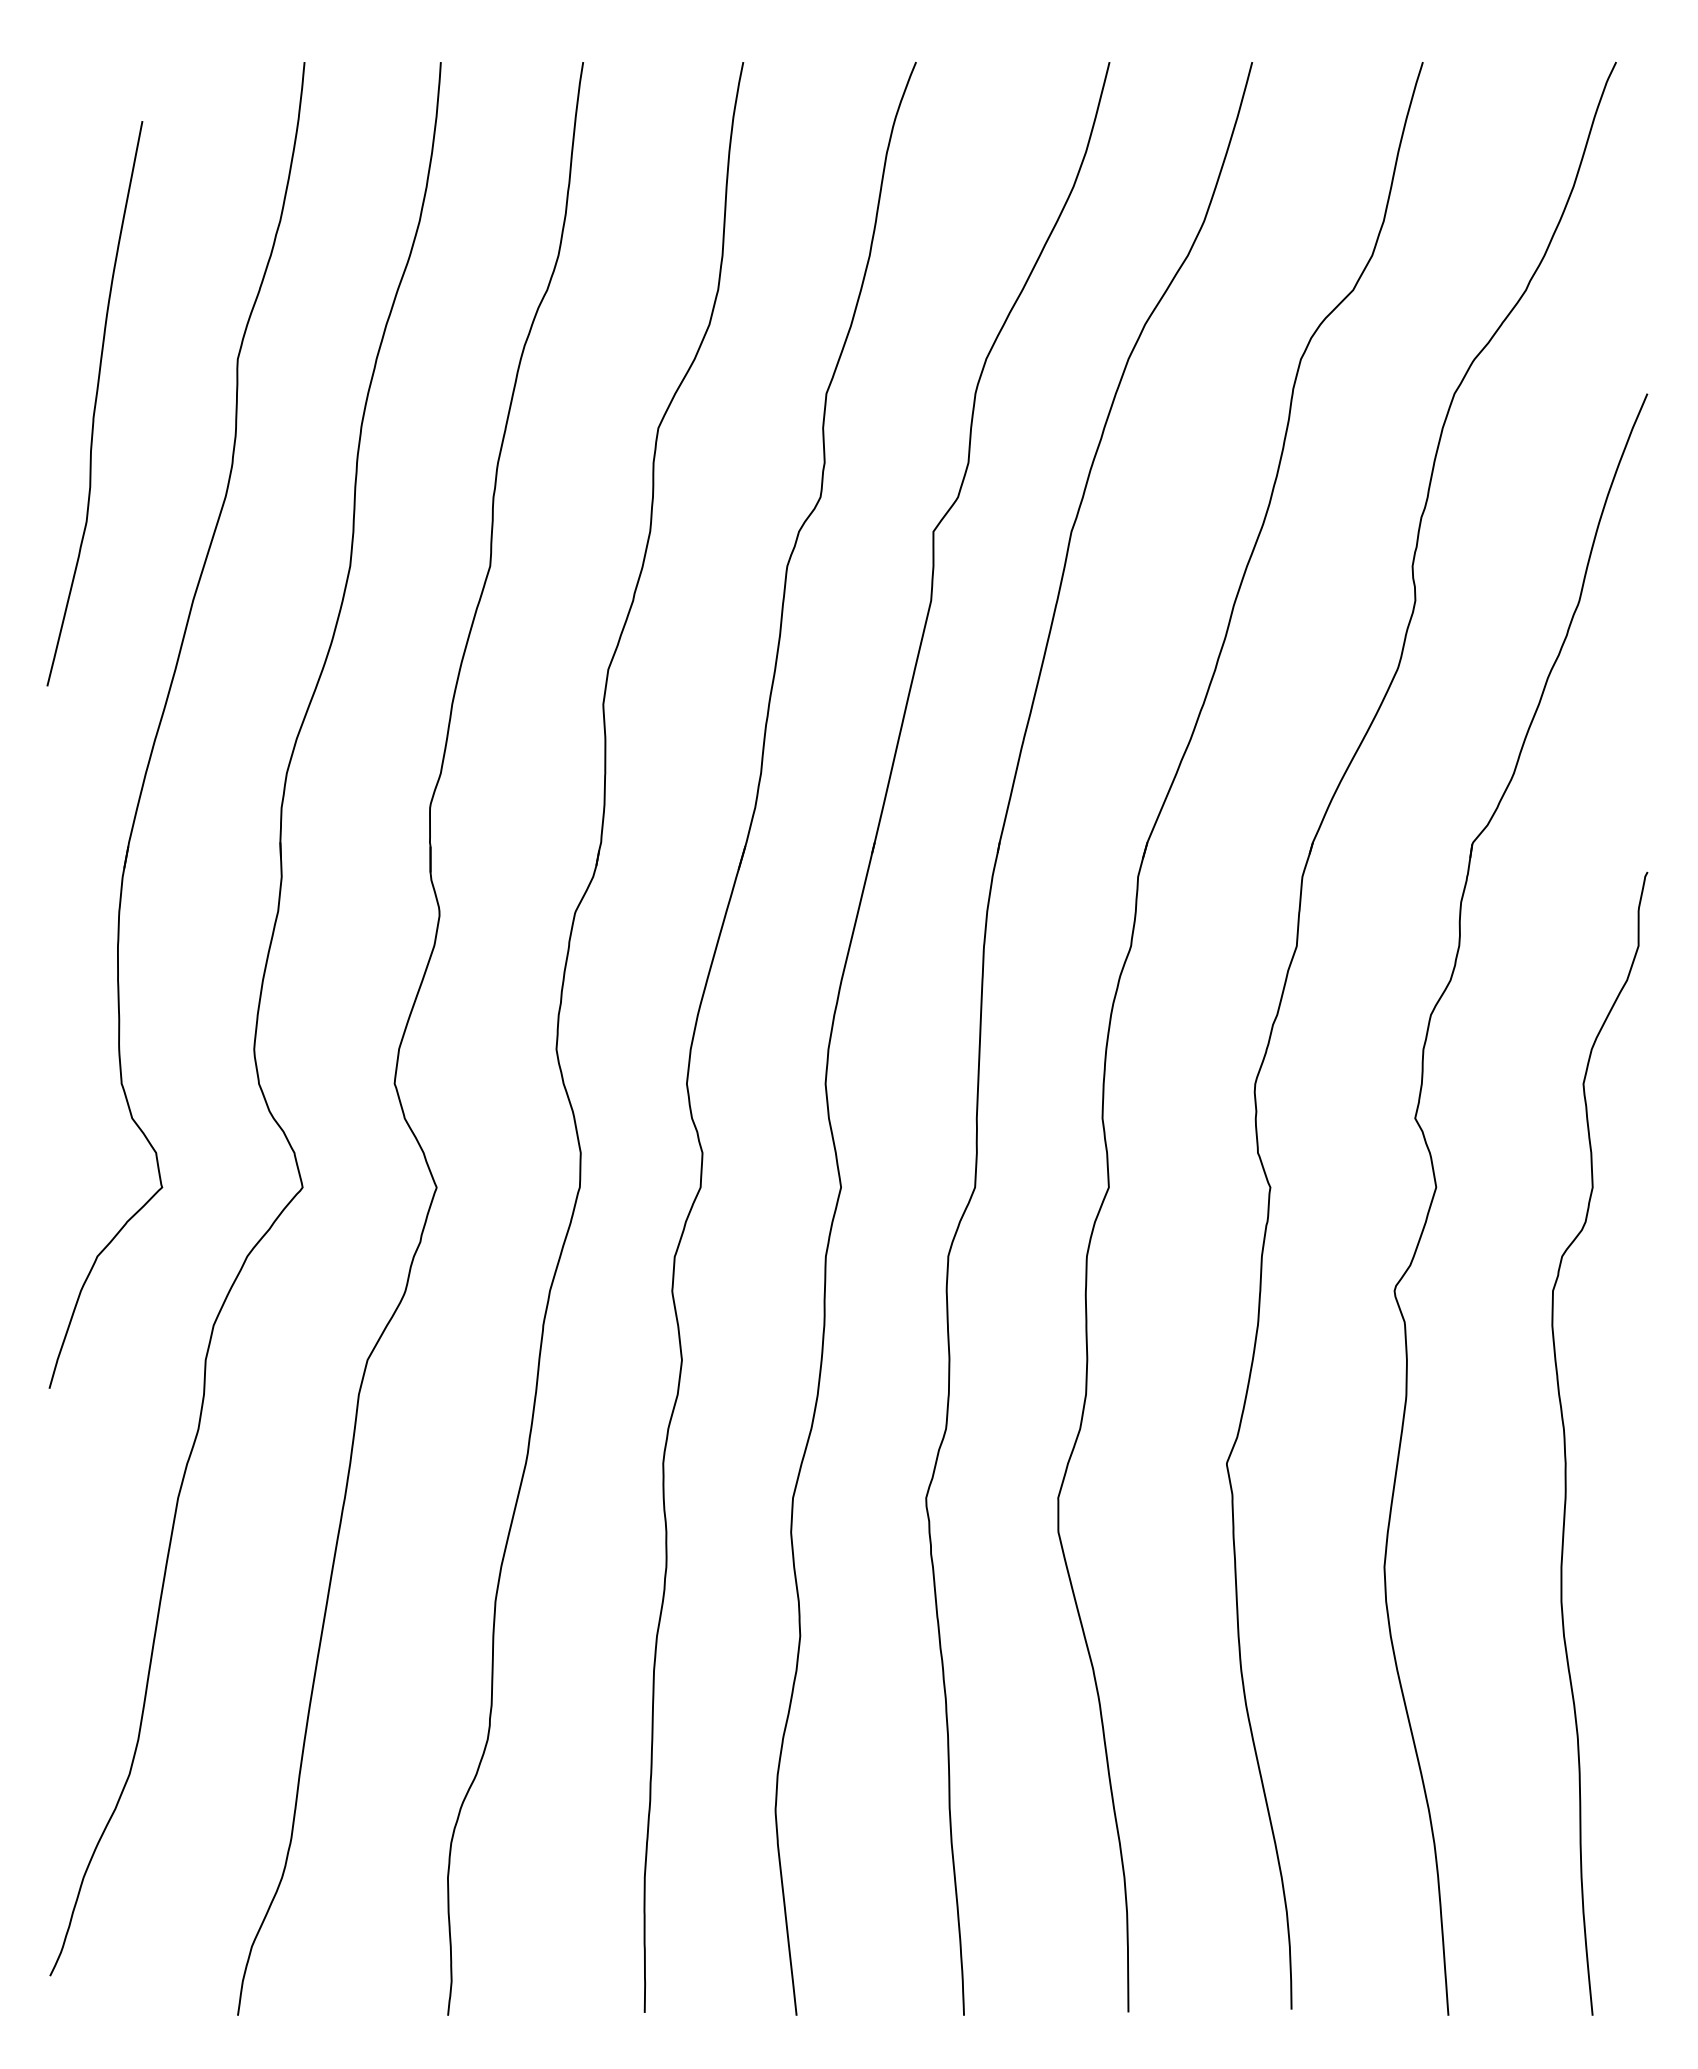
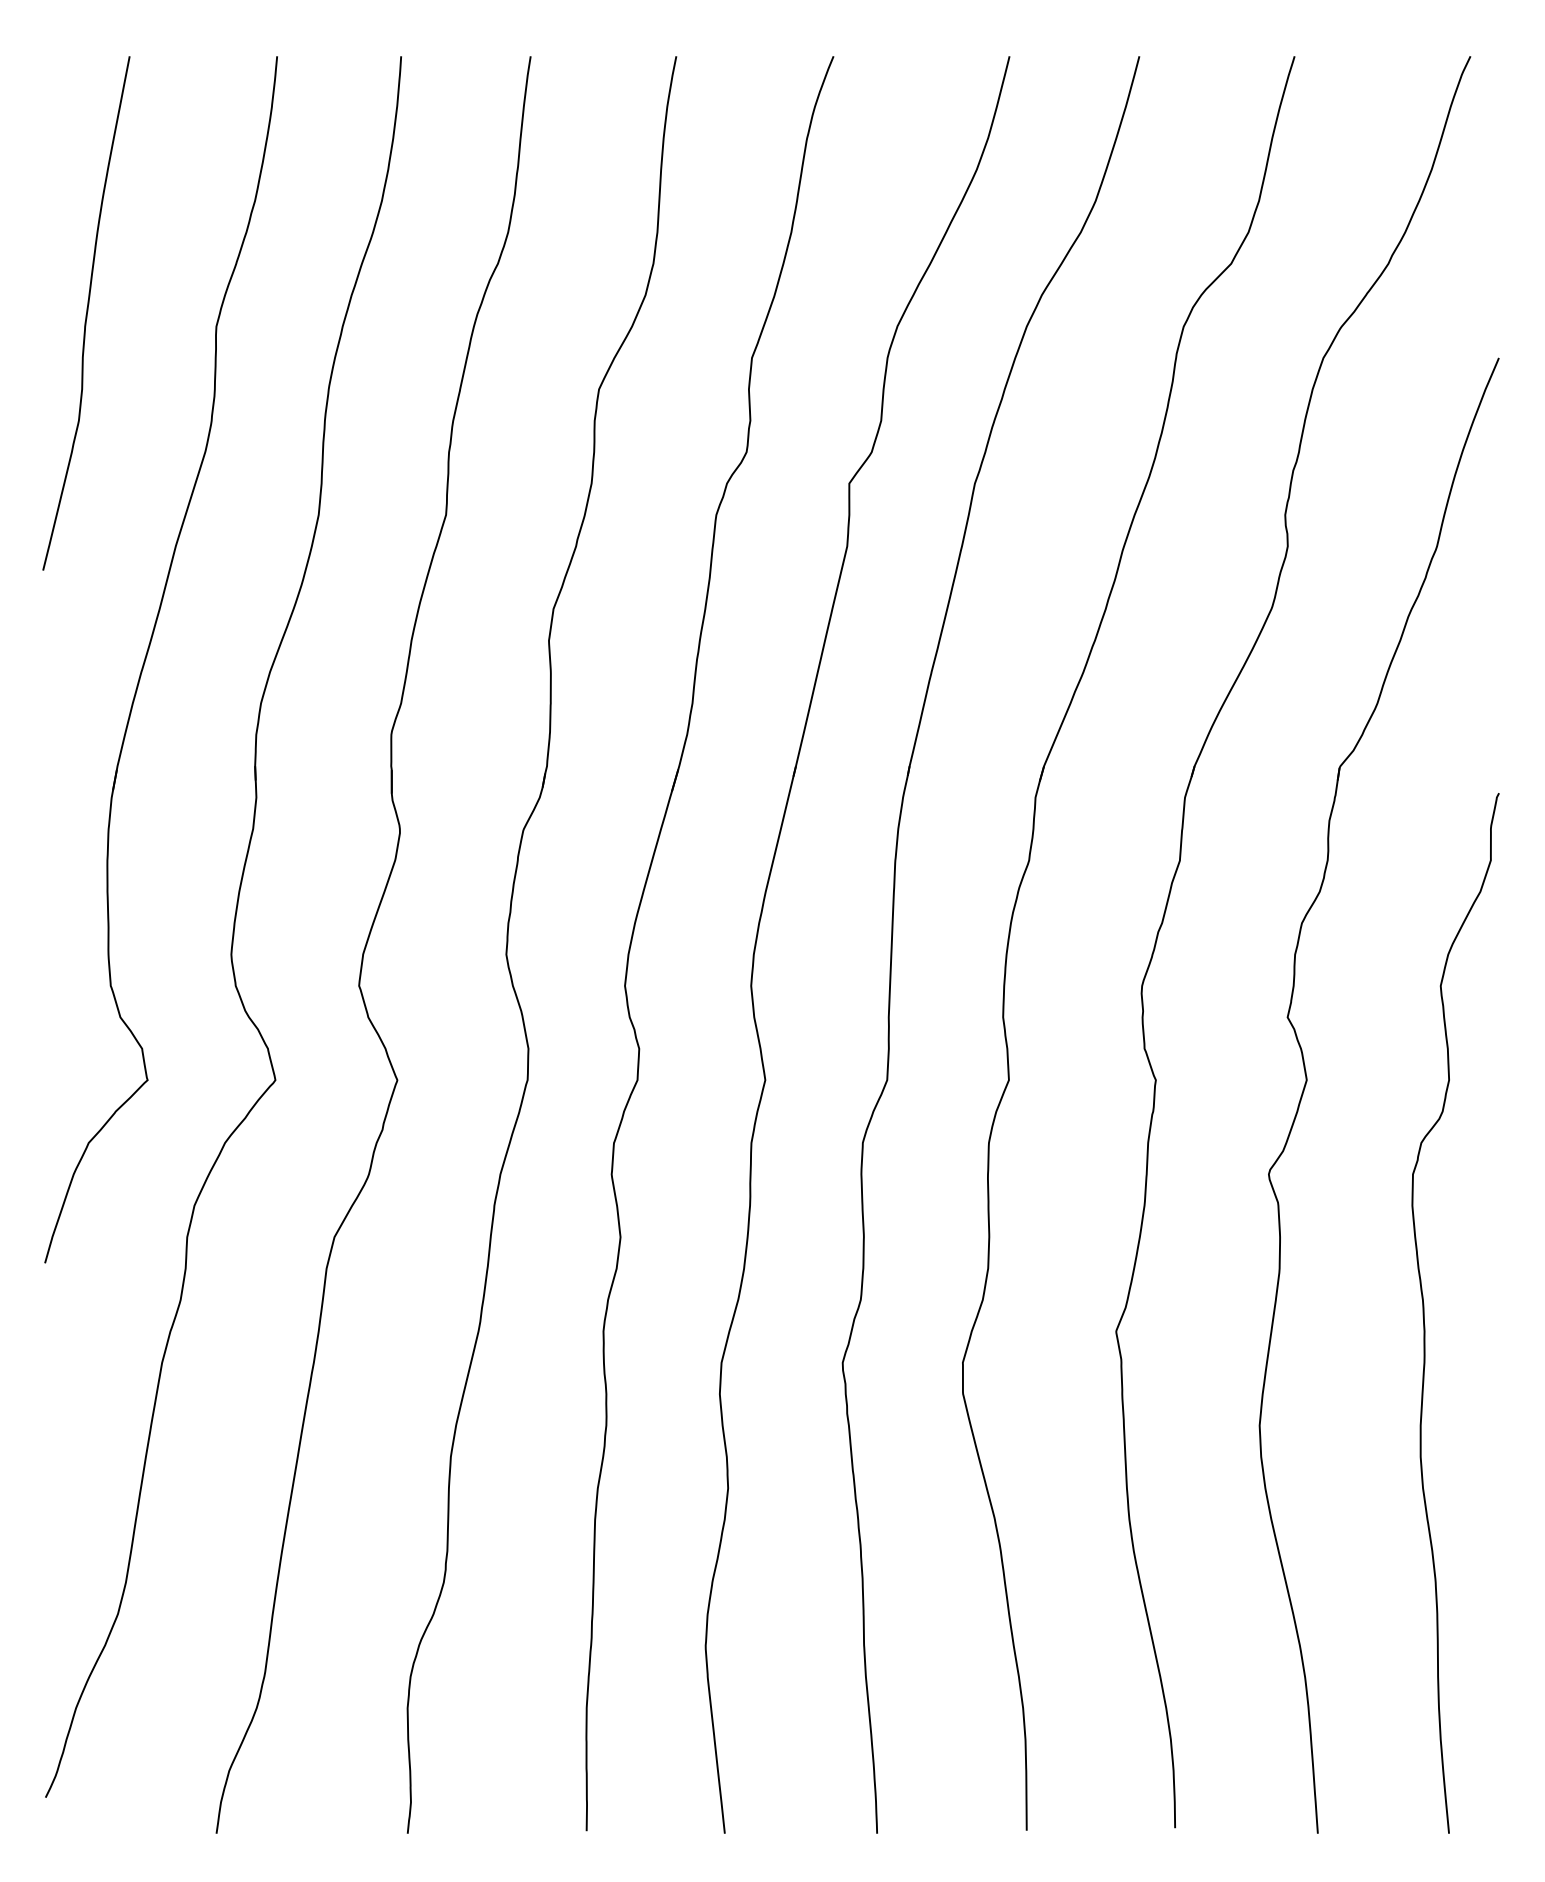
curve: (94, 403) -> (86, 313), moved

